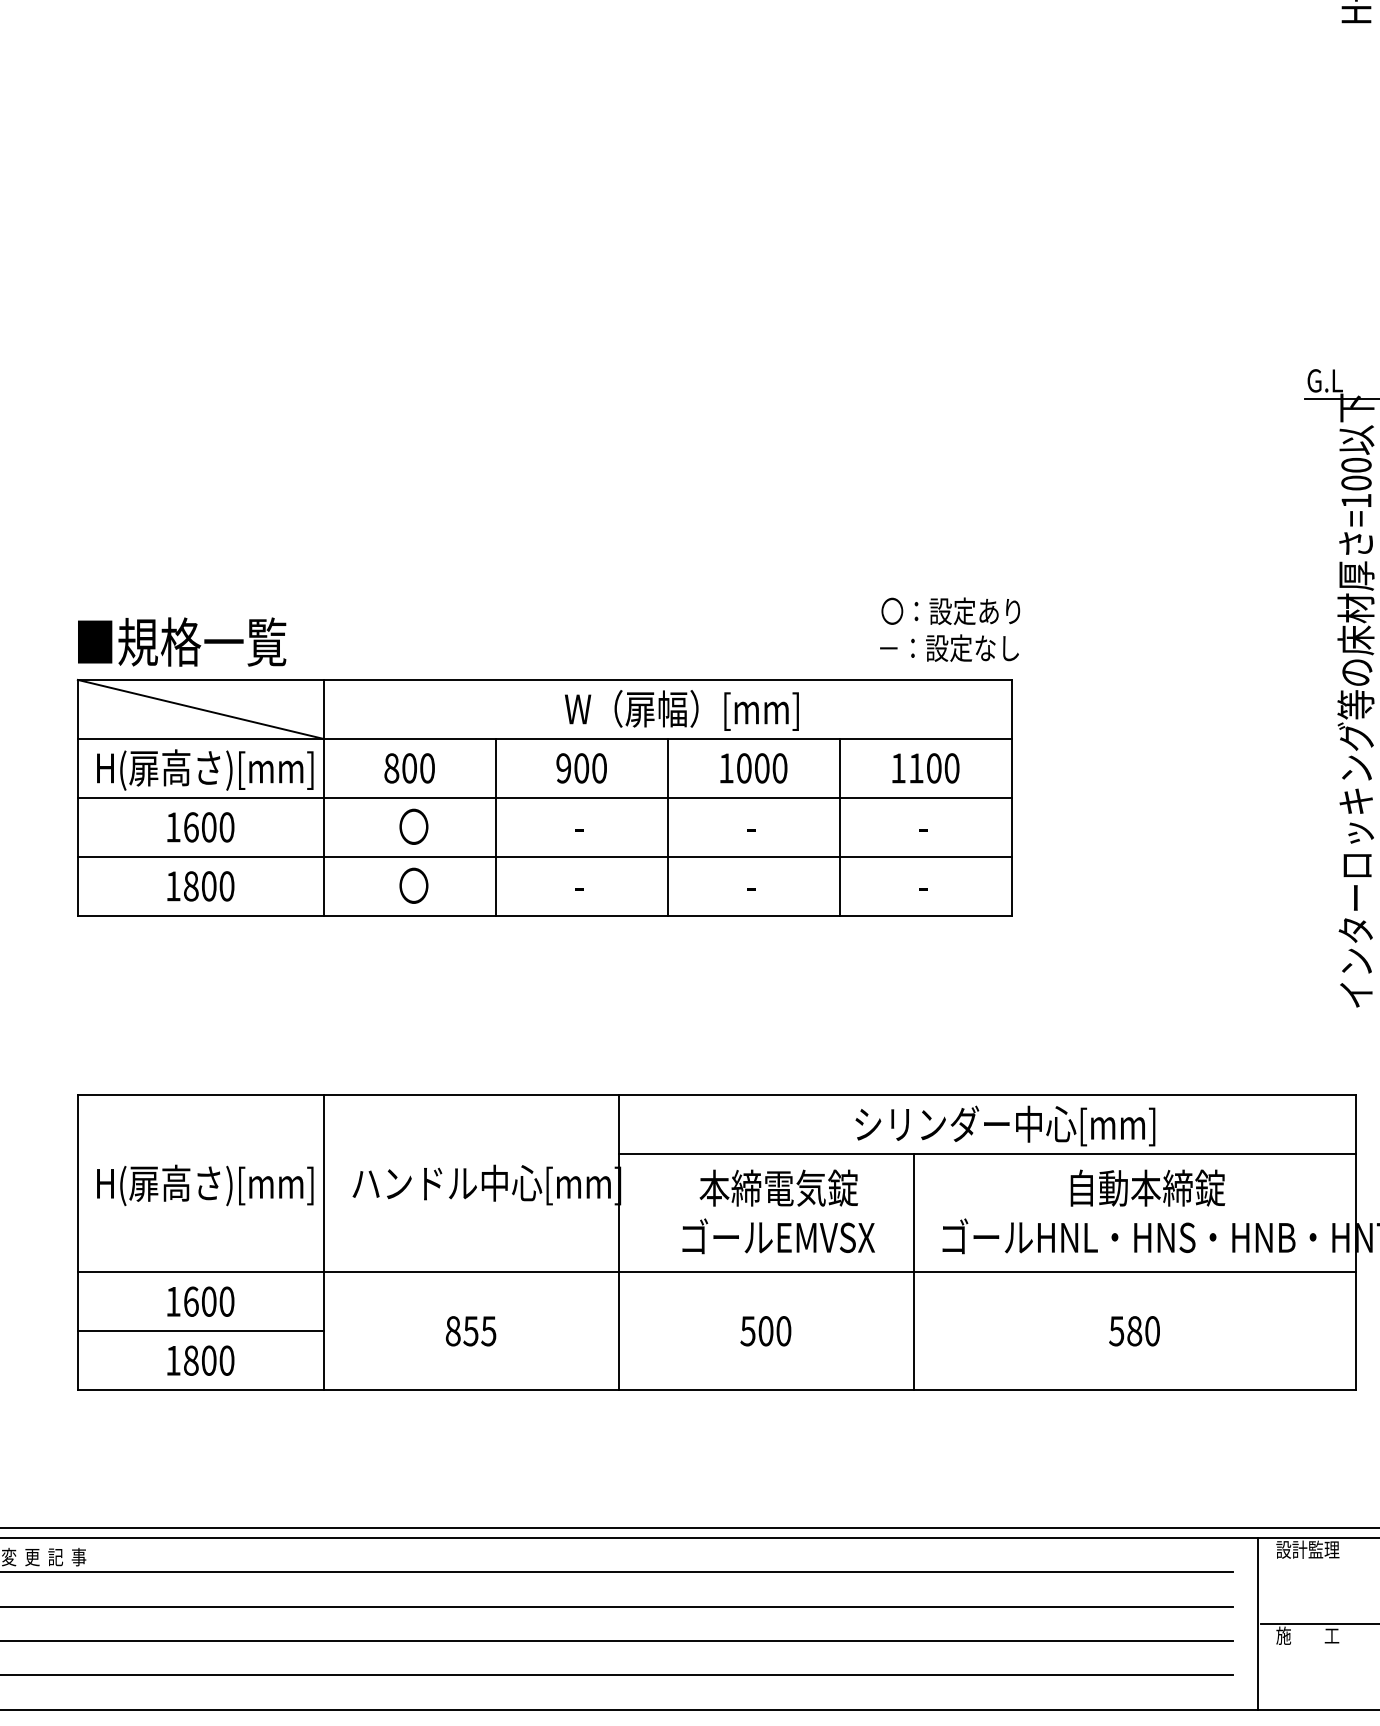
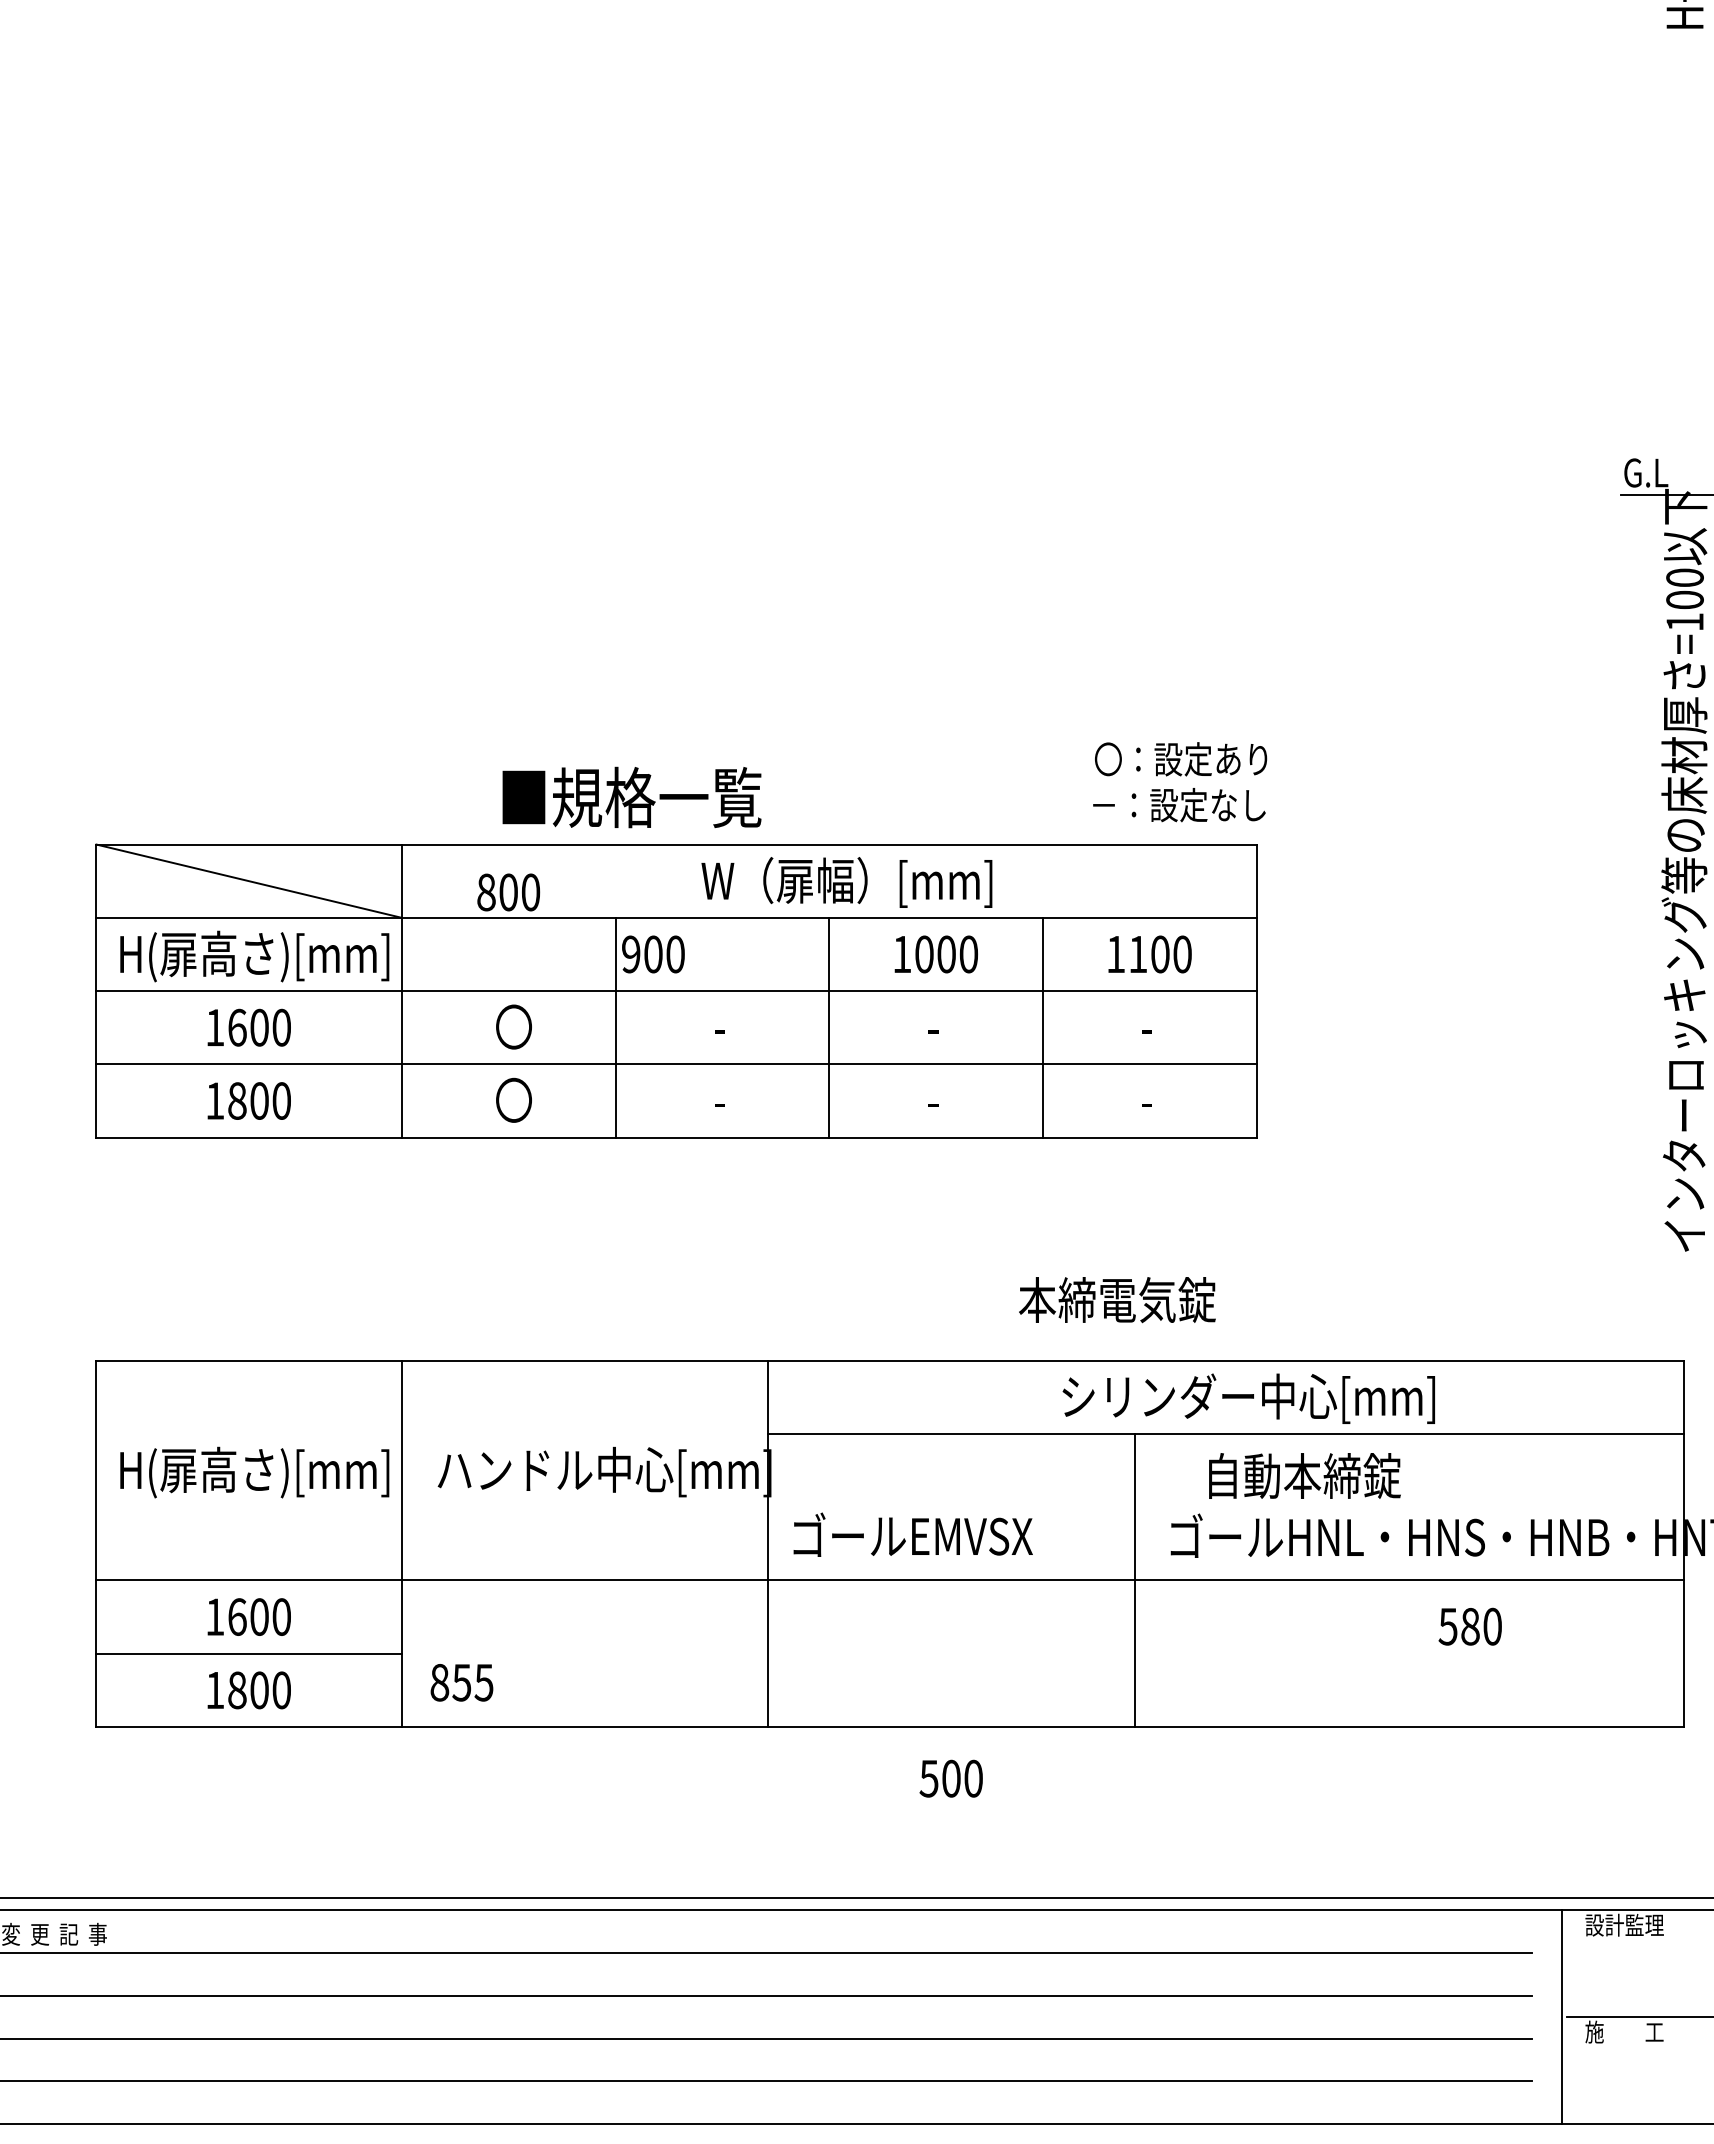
text: (181, 642) -> (631, 797), moved
text: (409, 768) -> (508, 892), moved
text: (581, 768) -> (653, 954), moved
text: (1147, 1187) -> (1304, 1475), moved
text: (778, 1188) -> (1117, 1300), moved
text: (778, 1236) -> (912, 1534), moved
text: (470, 1331) -> (461, 1682), moved
text: (765, 1331) -> (950, 1778), moved
text: (1133, 1331) -> (1469, 1626), moved

